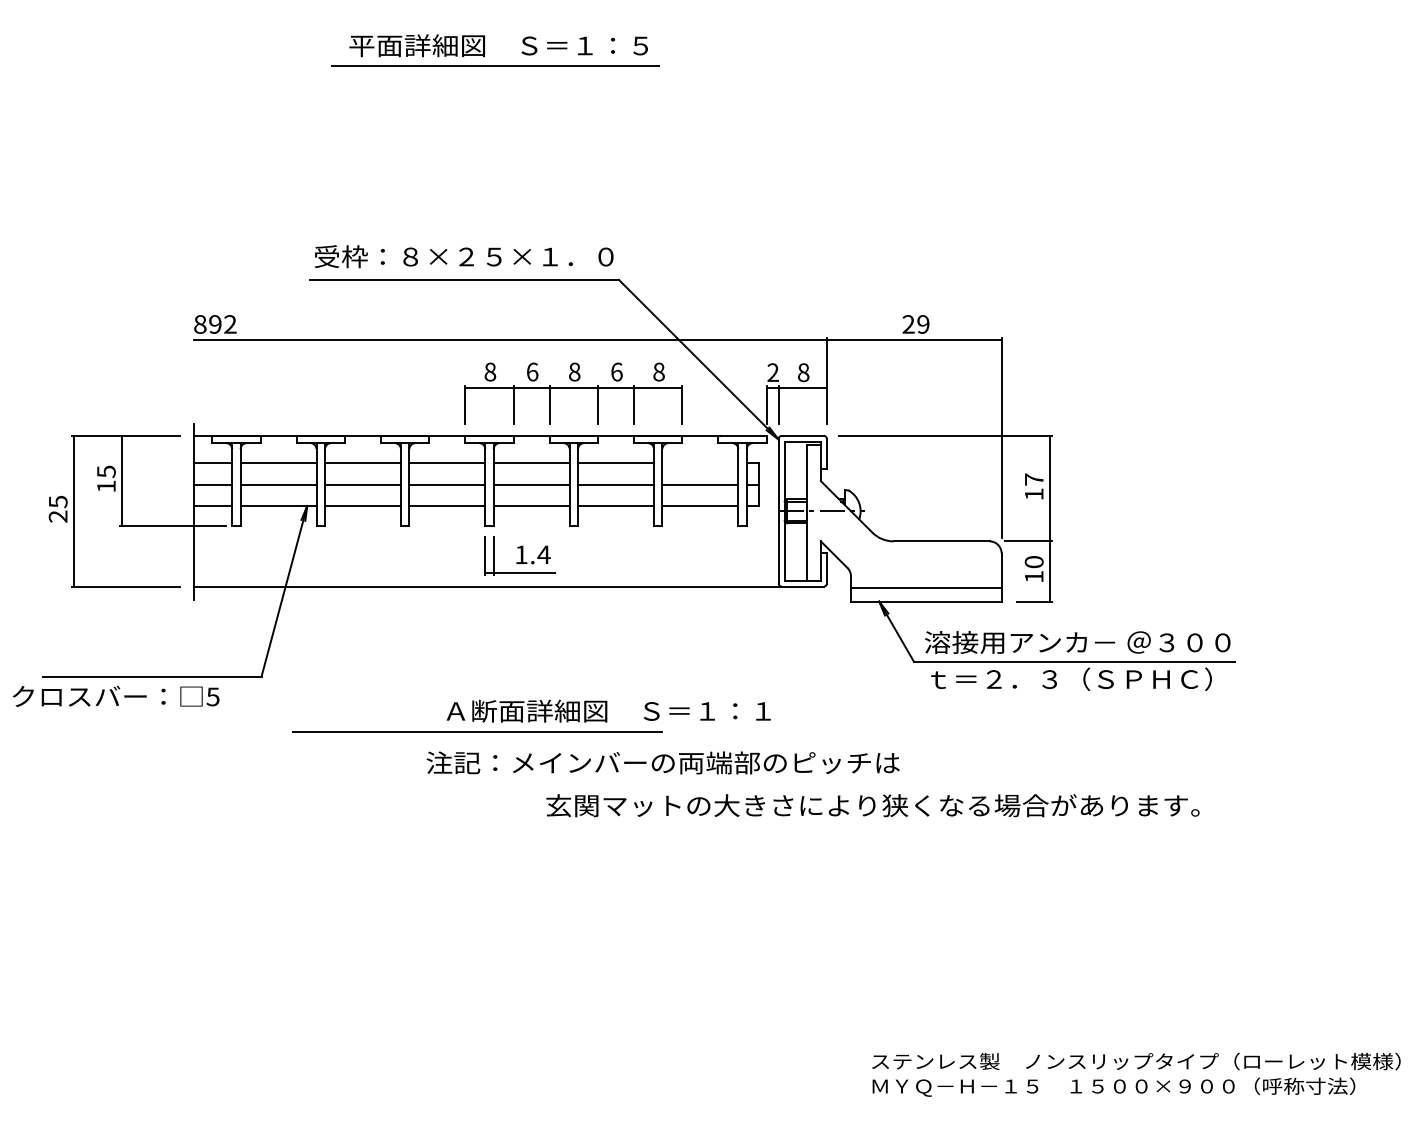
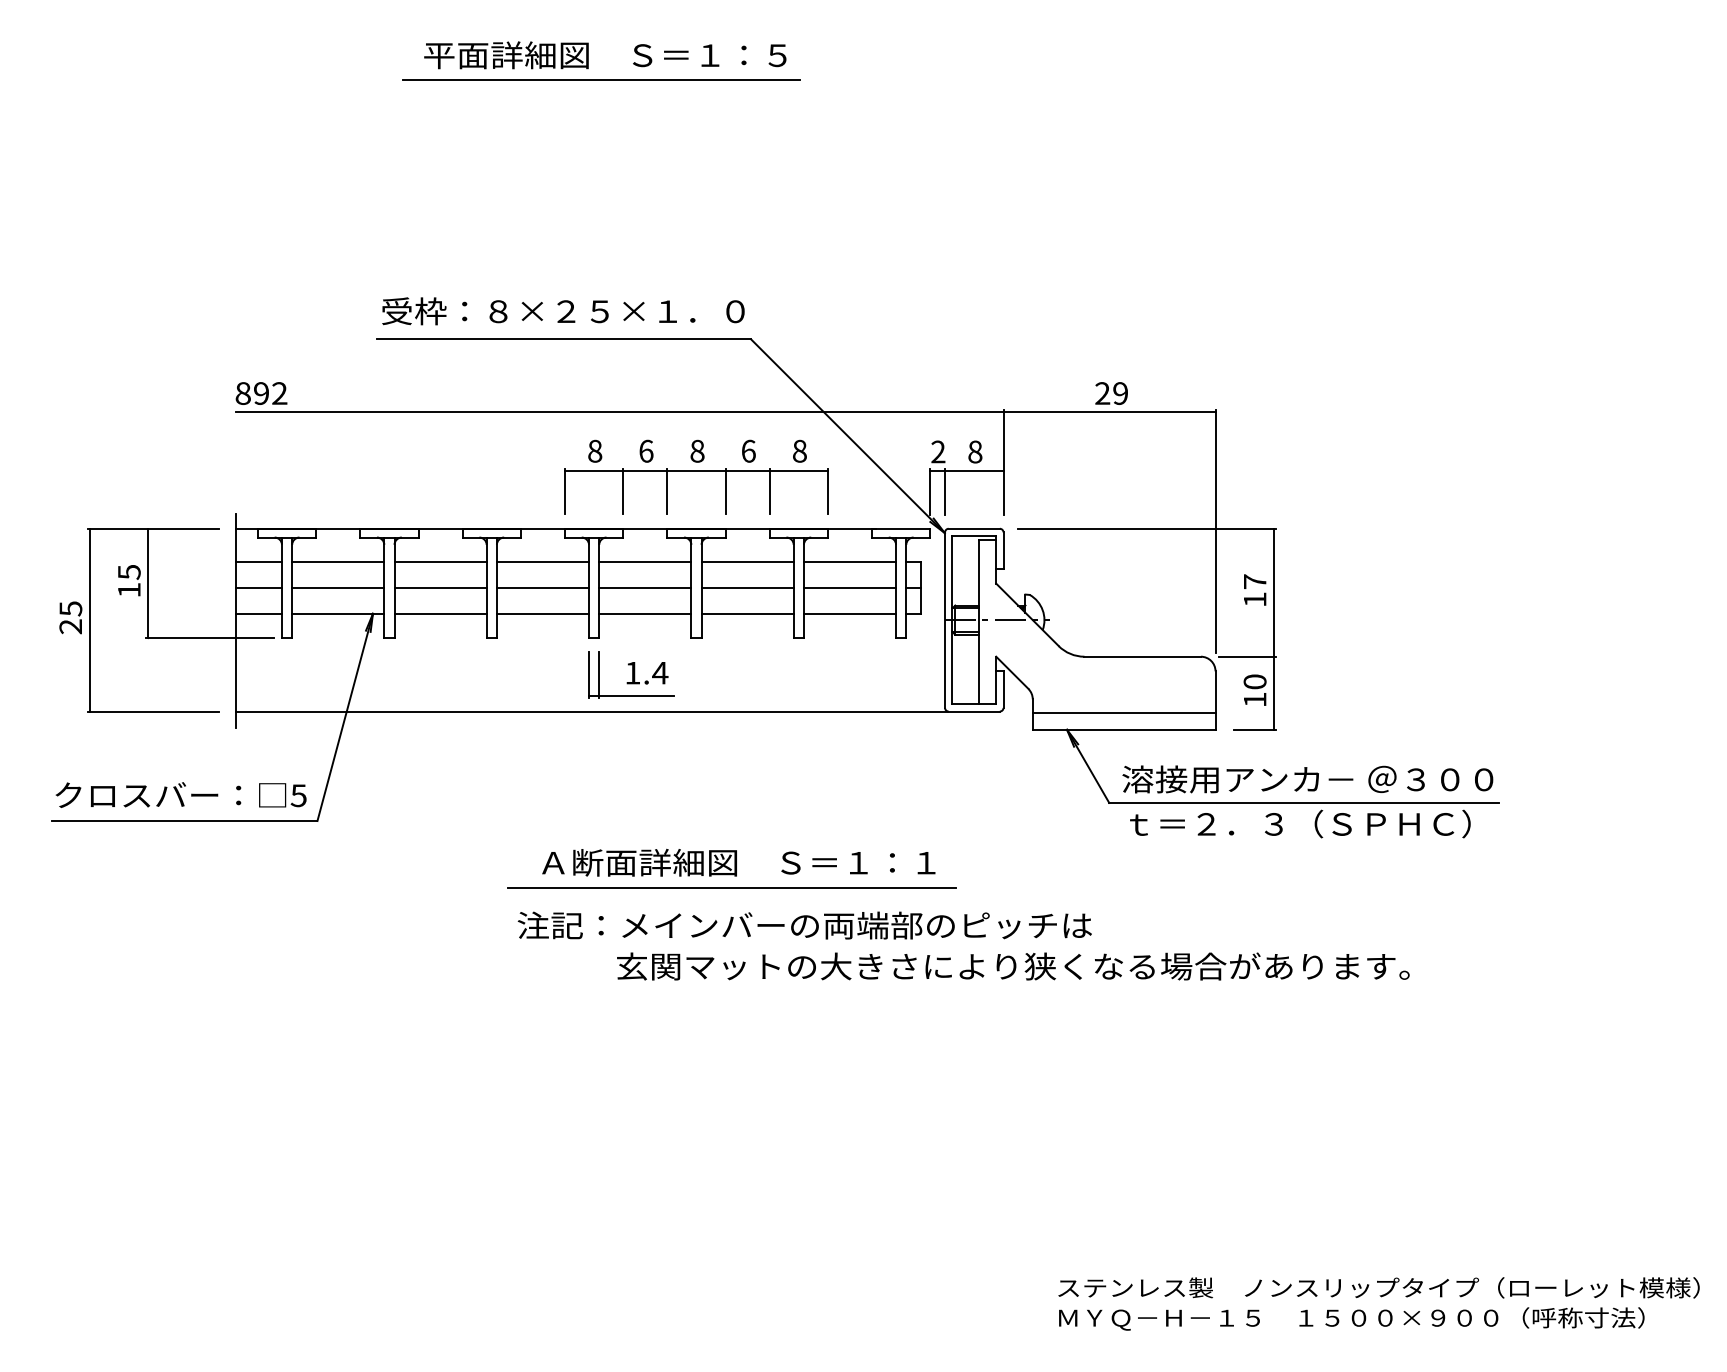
line: (700, 463) -> (850, 562), added
text: (115, 695) -> (180, 793), moved
line: (477, 731) -> (732, 887), moved
text: (872, 805) -> (1012, 966), moved

